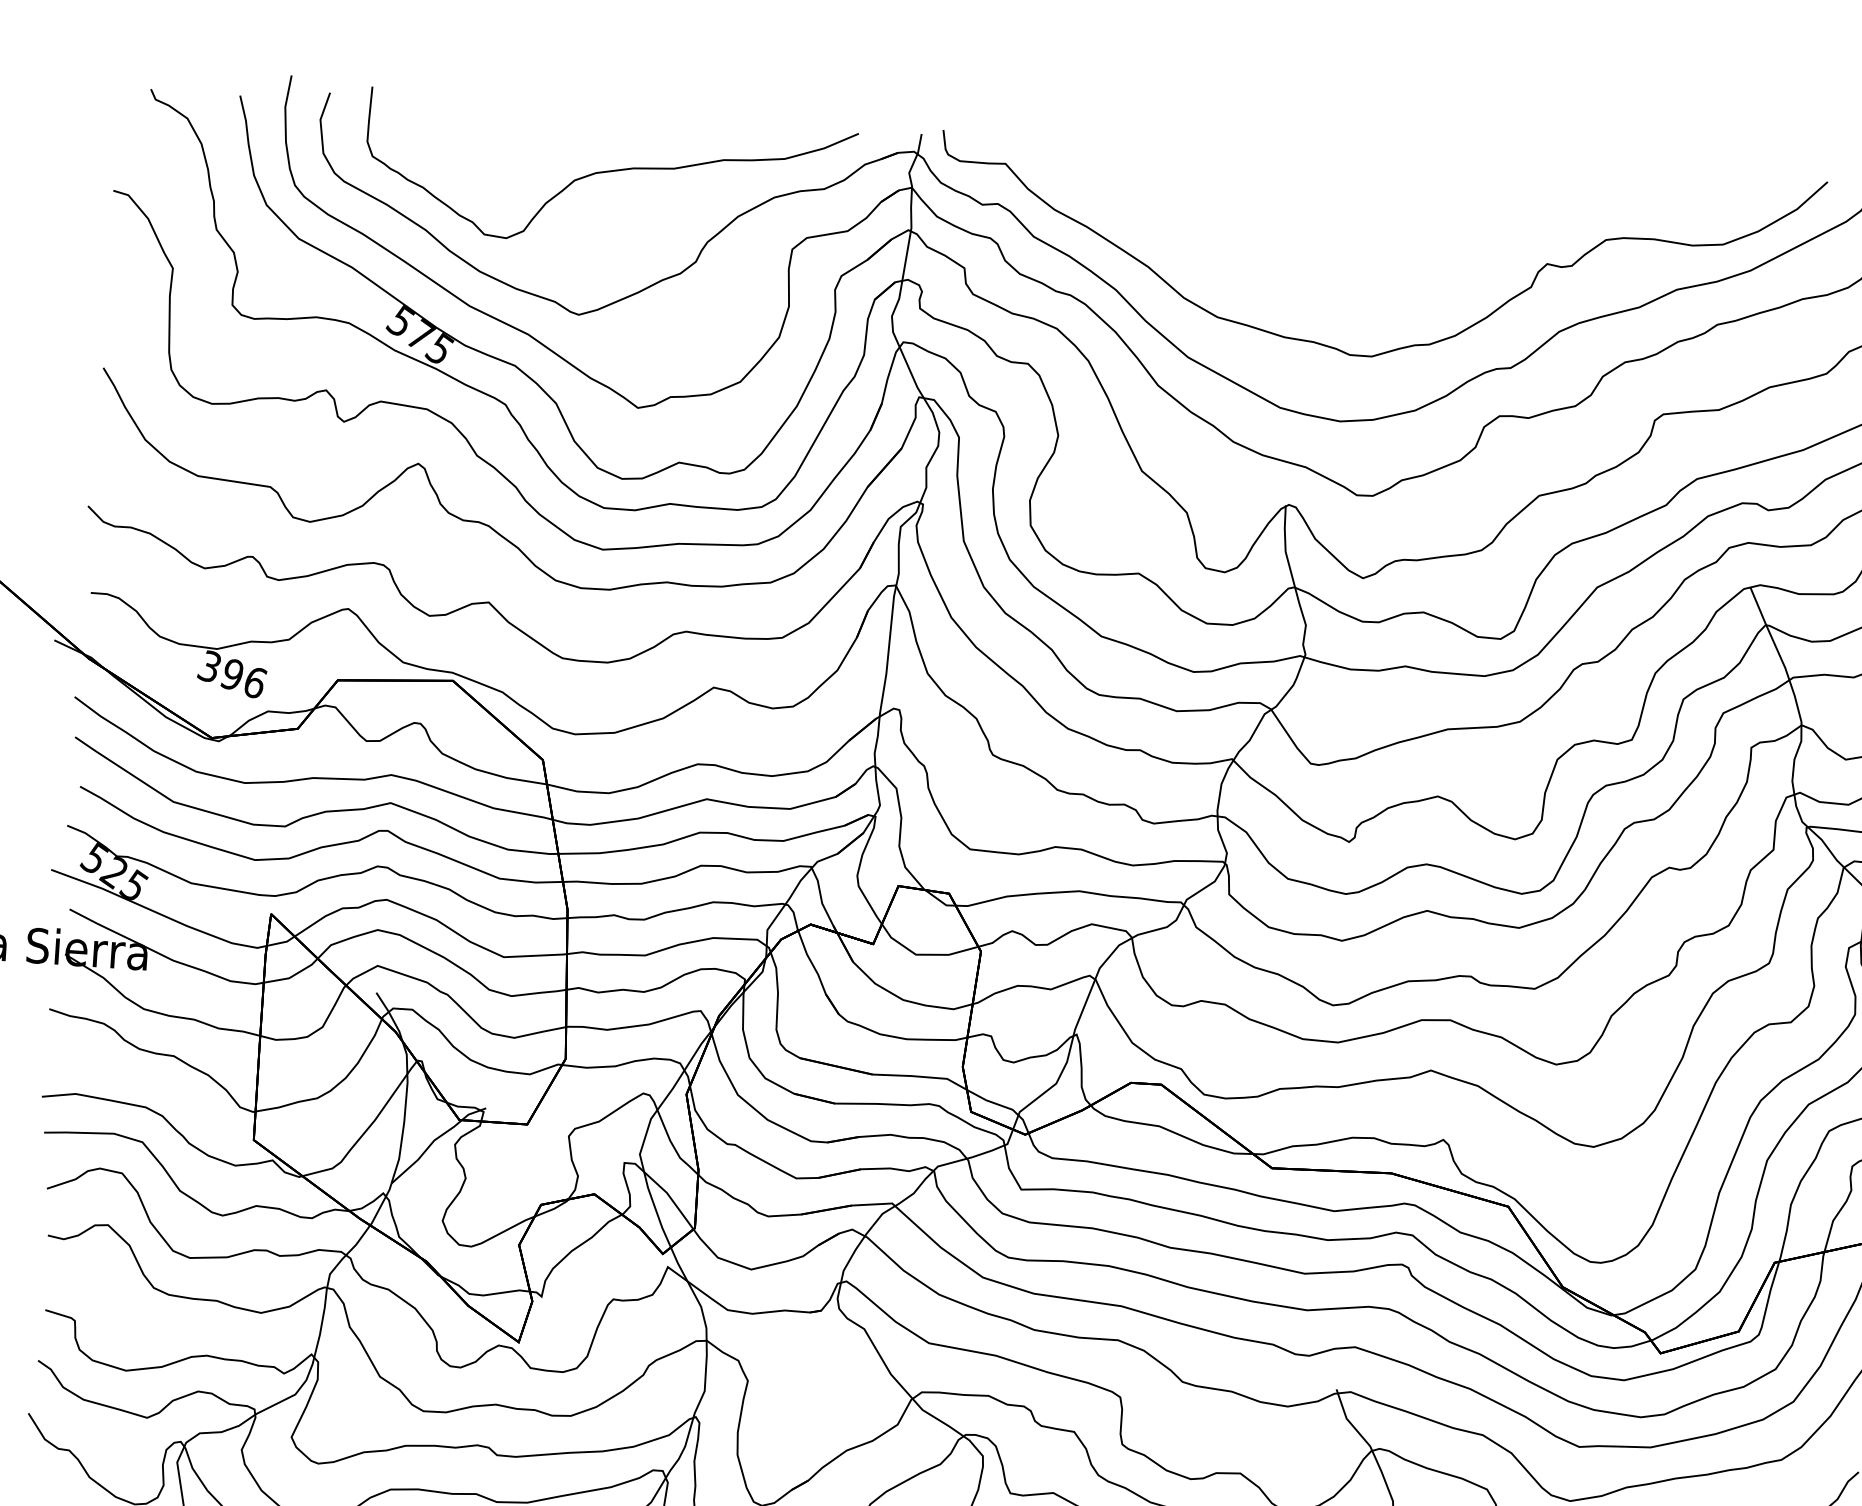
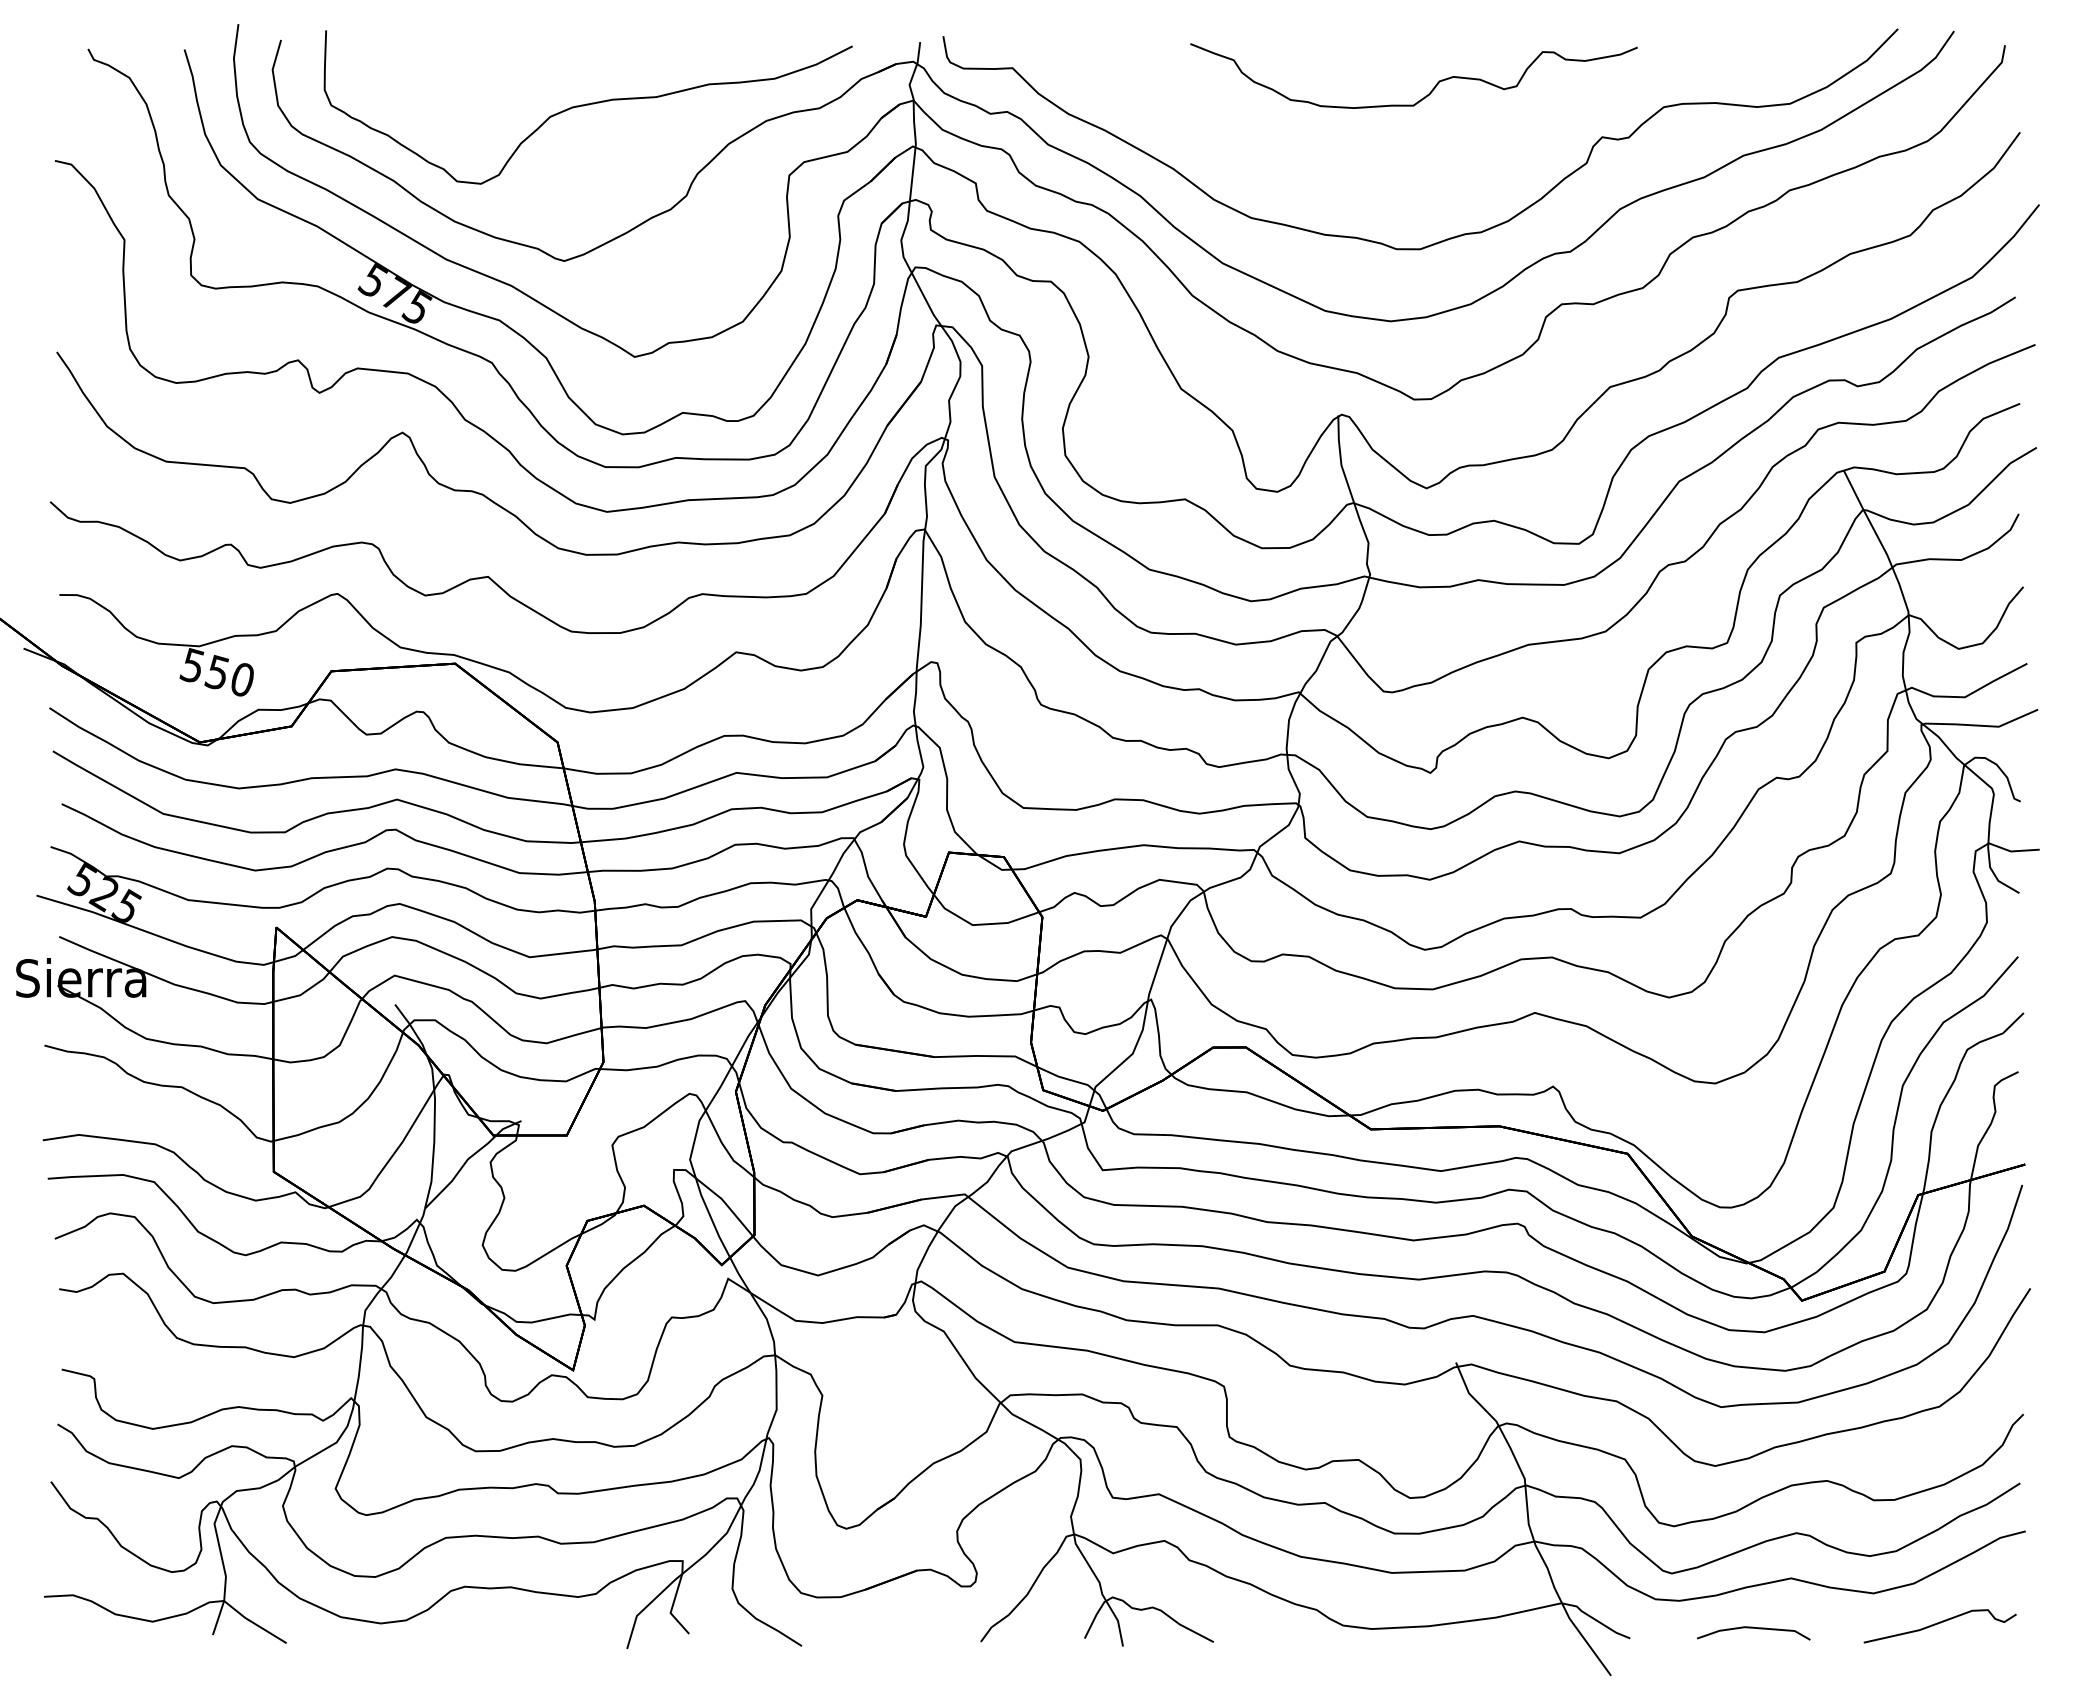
curve: (1393, 208) -> (1432, 88), added
text: (231, 674) -> (216, 672), 396 -> 550

